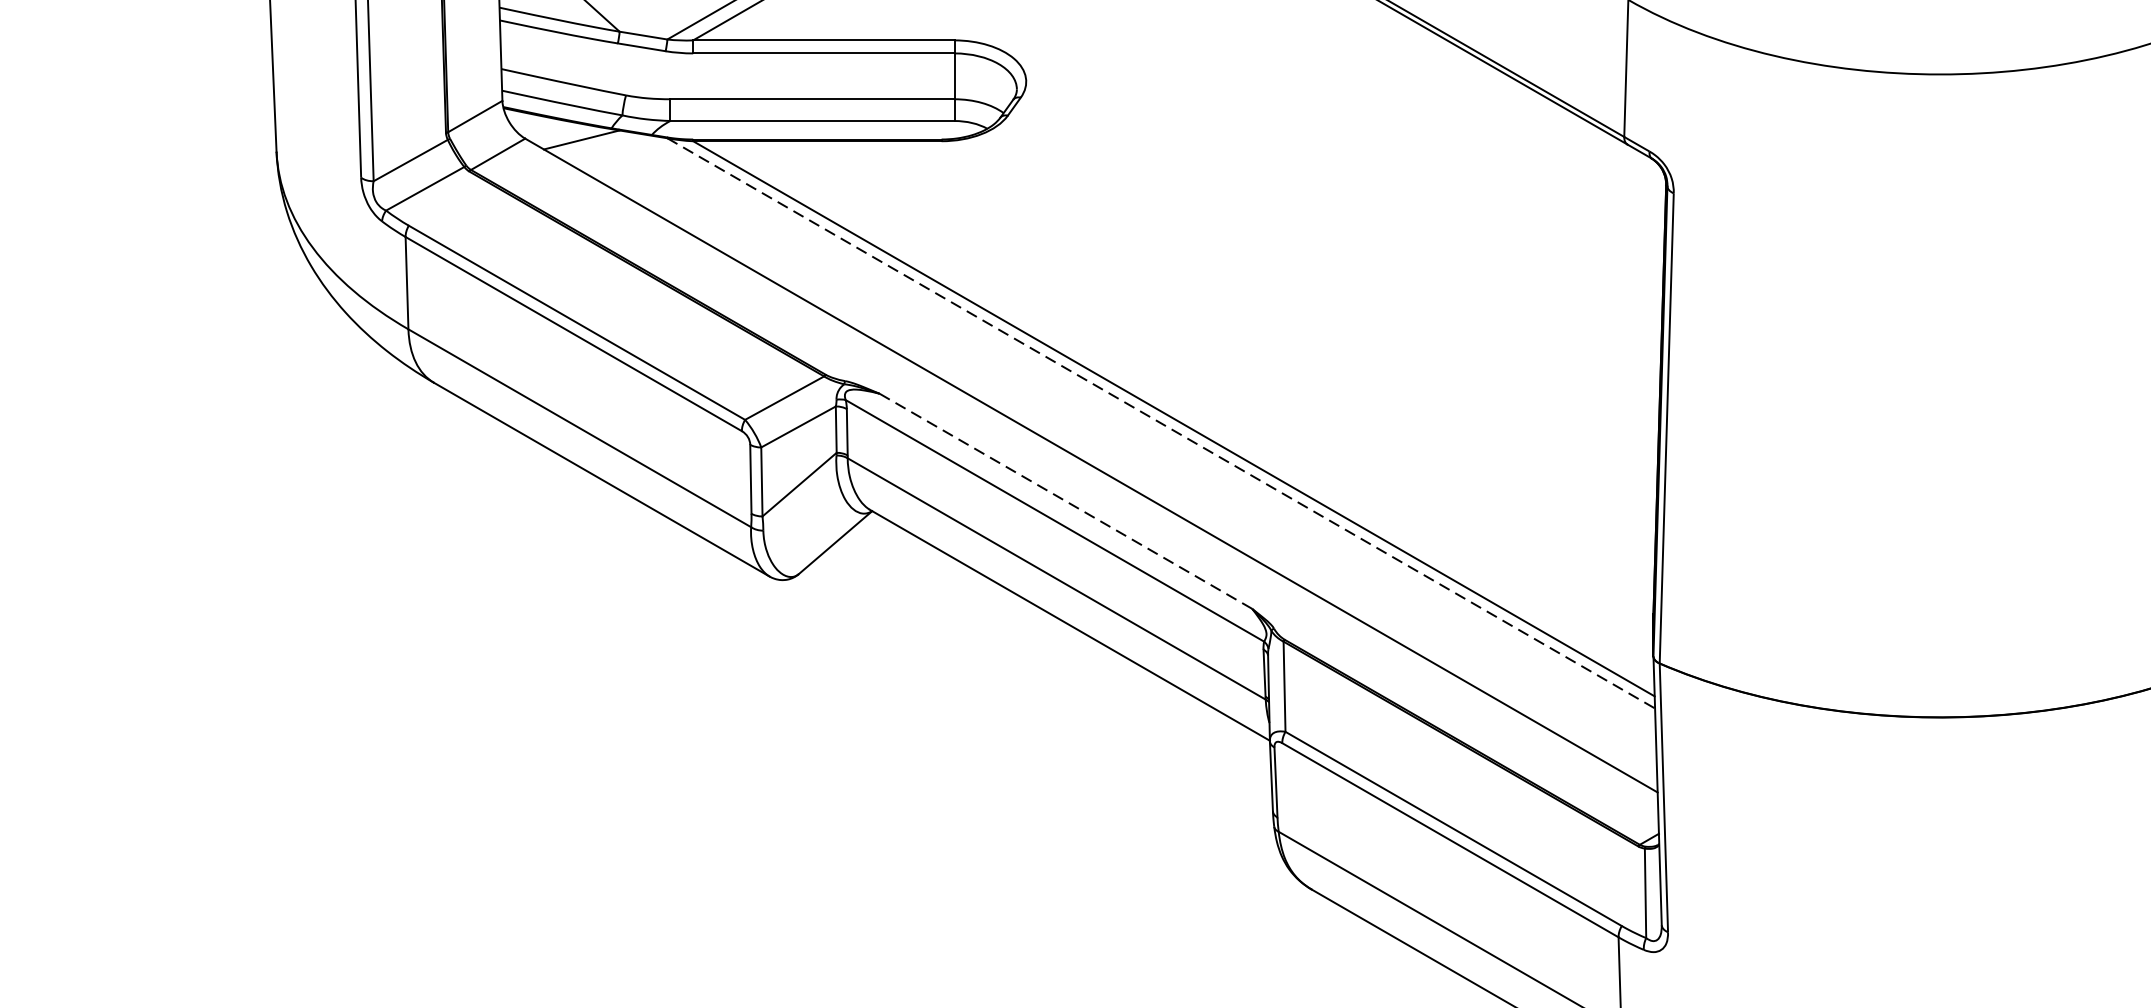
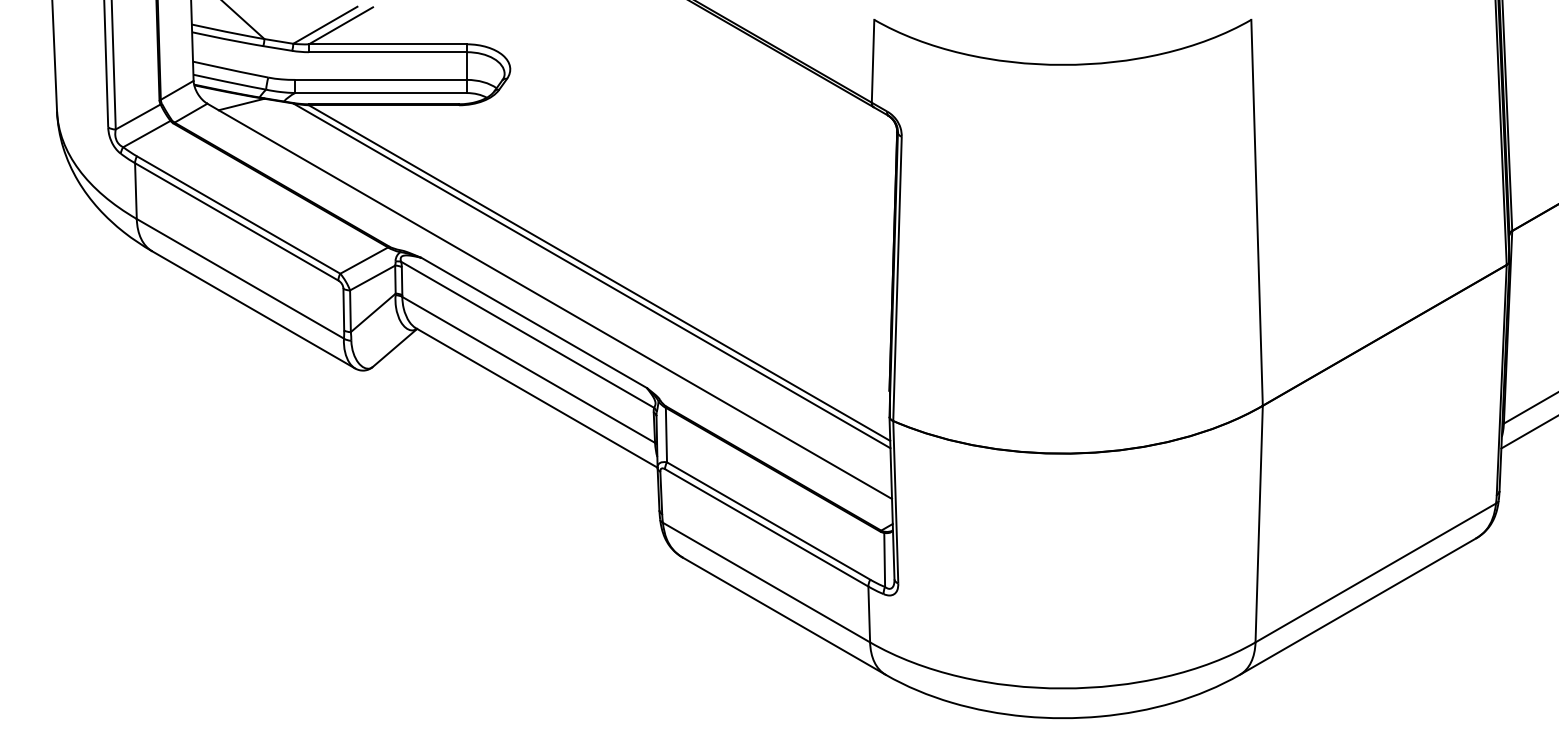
line: (1160, 422) -> (591, 275), dashed -> solid
line: (1064, 500) -> (533, 322), dashed -> solid

